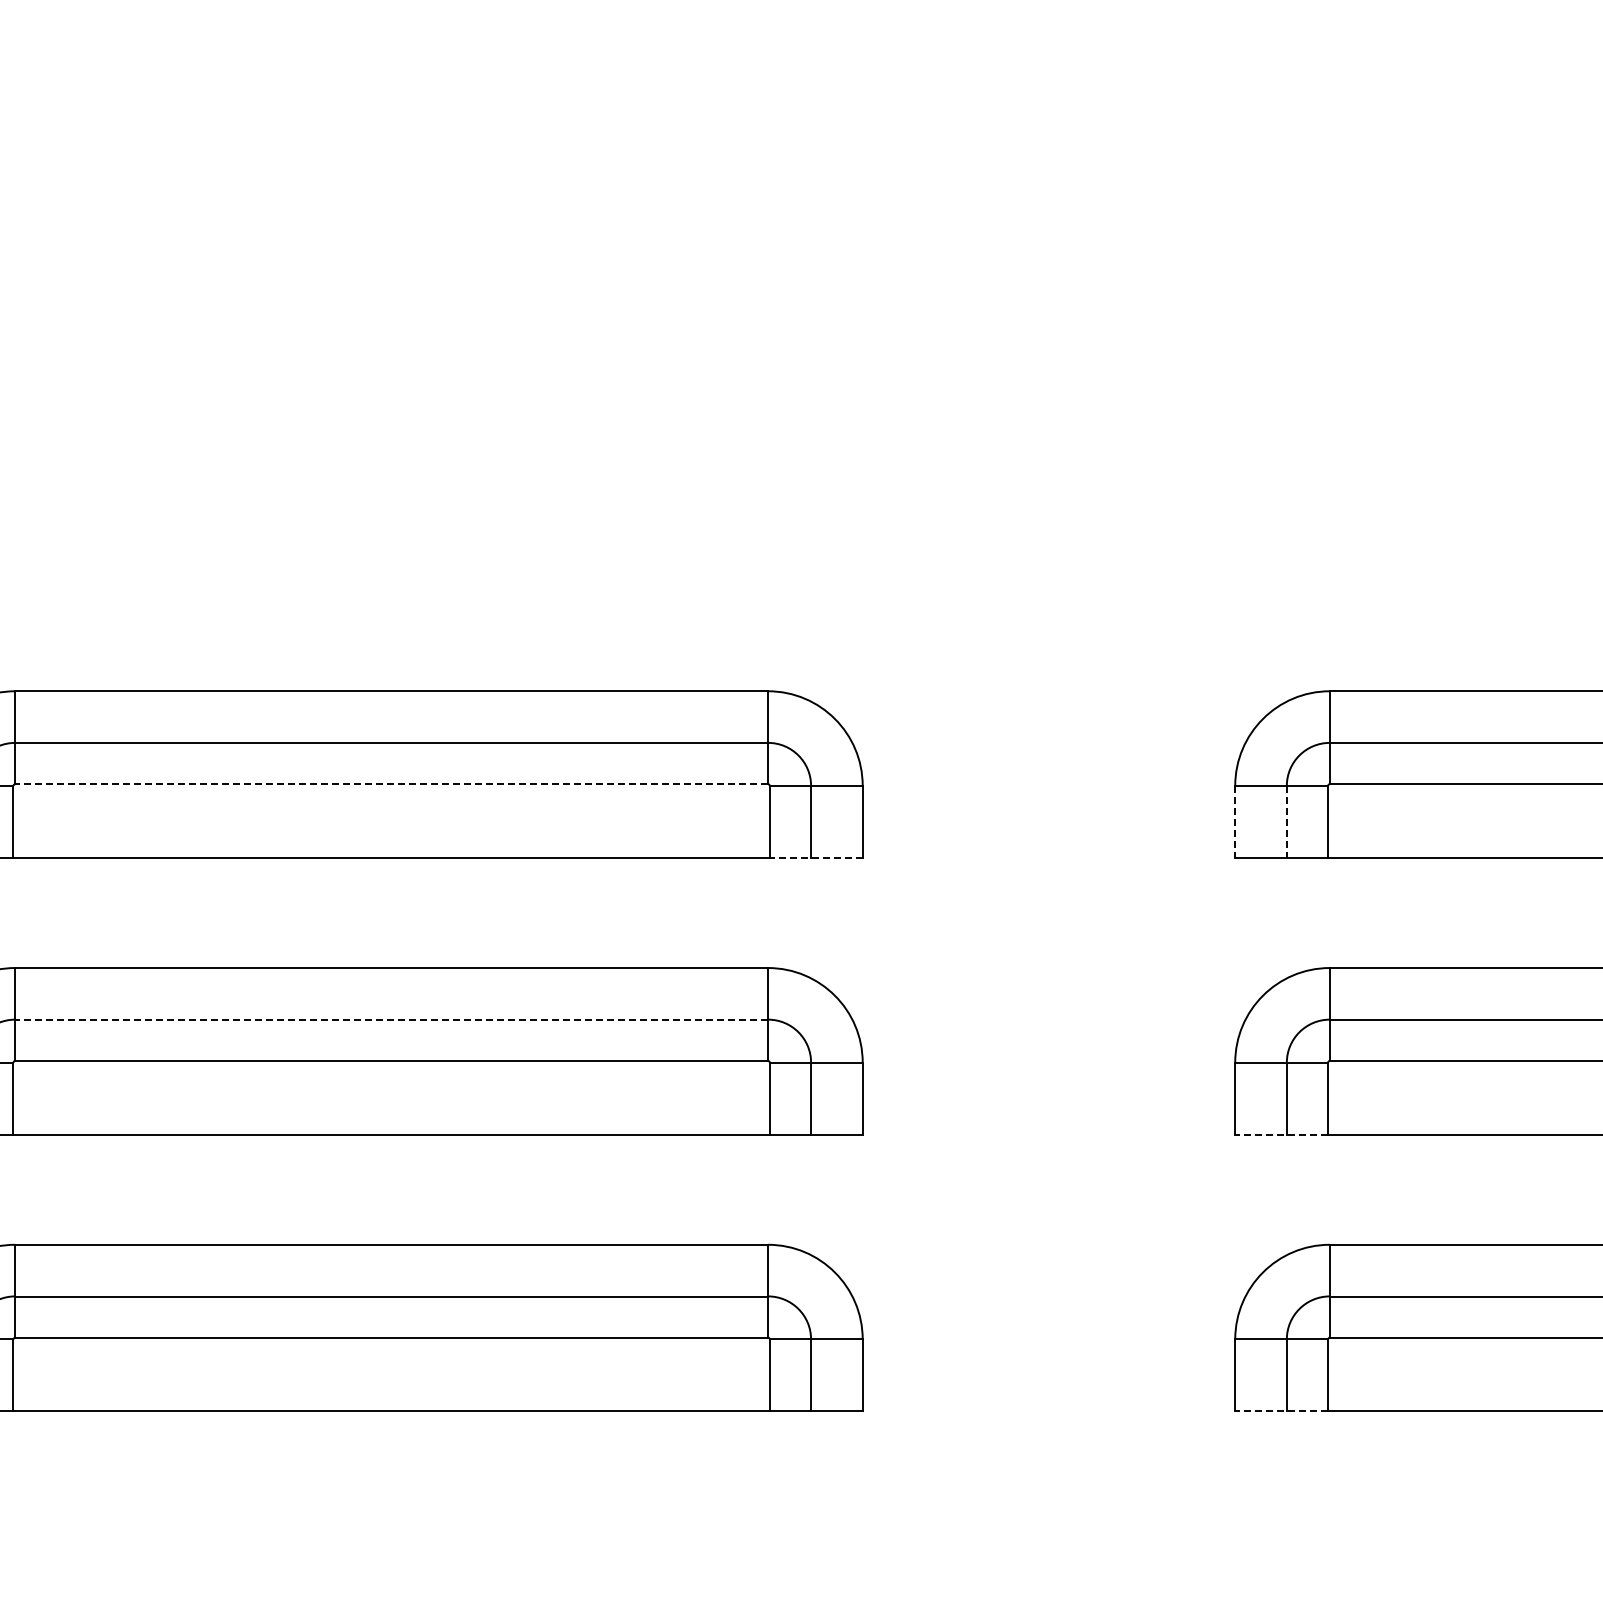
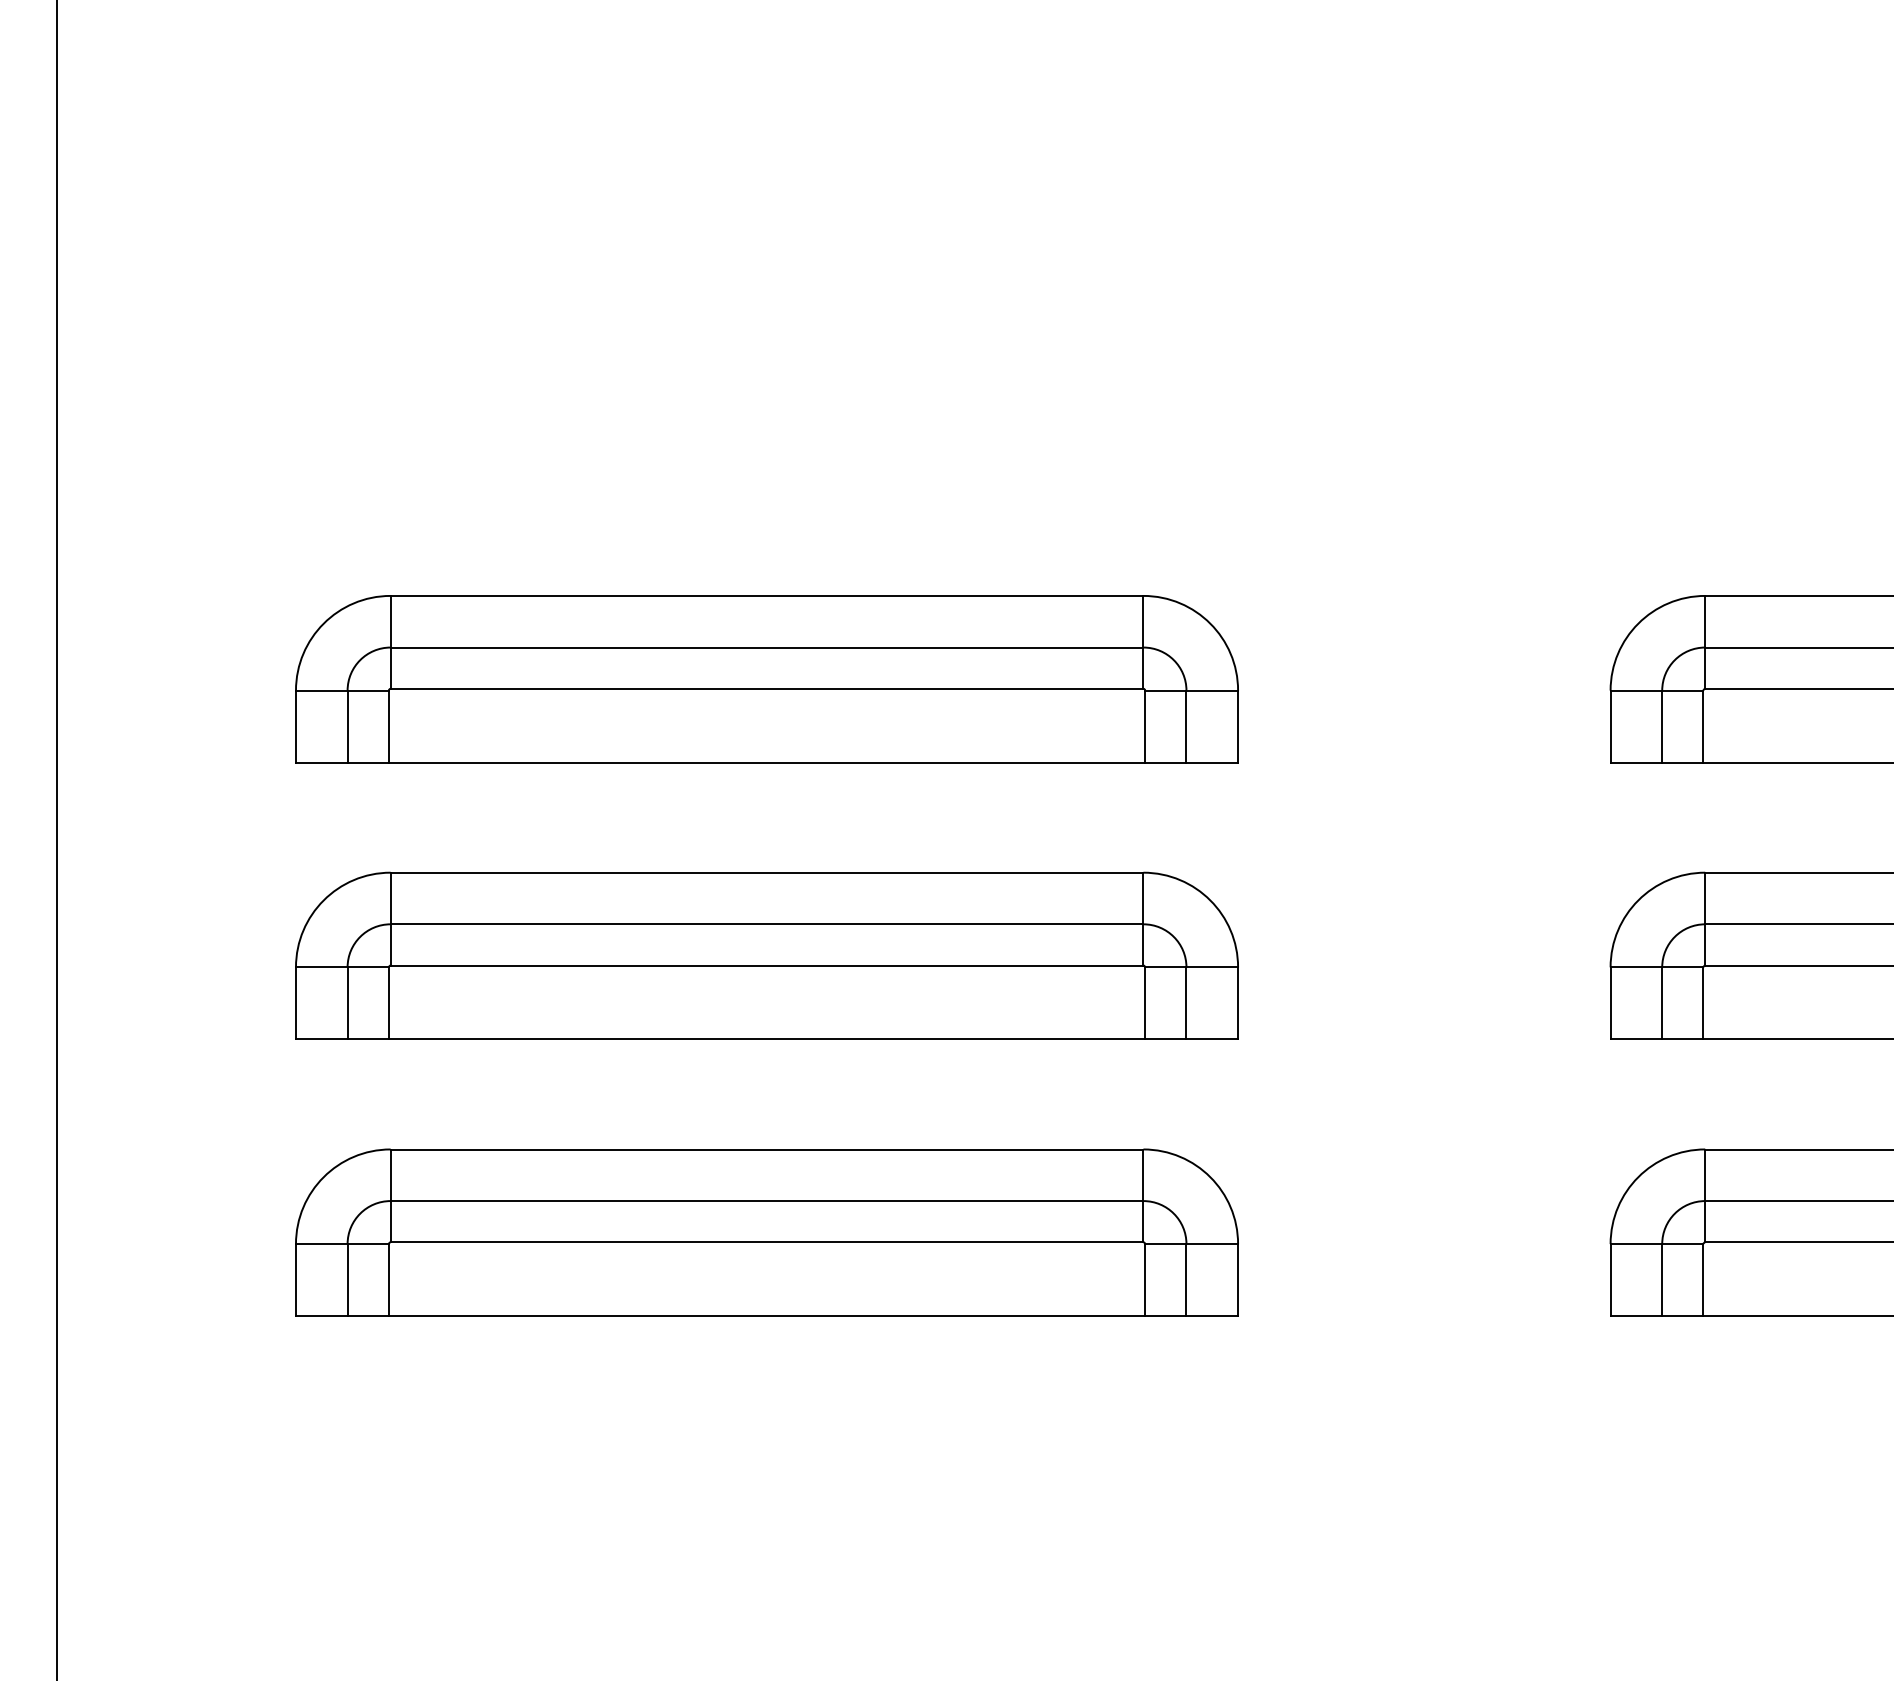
line: (391, 783) -> (766, 688), dashed -> solid
line: (1235, 821) -> (1610, 726), dashed -> solid
line: (1287, 821) -> (1662, 726), dashed -> solid
line: (816, 857) -> (1191, 762), dashed -> solid
line: (391, 1019) -> (766, 924), dashed -> solid
line: (1281, 1134) -> (1656, 1039), dashed -> solid
line: (1281, 1411) -> (1656, 1316), dashed -> solid

